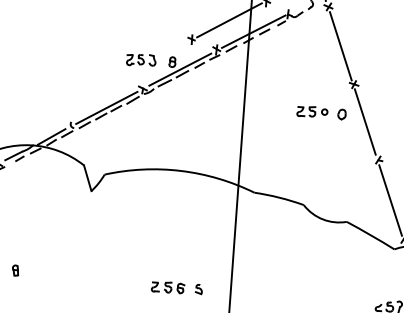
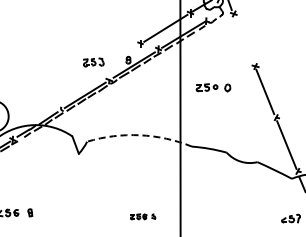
line: (340, 46) -> (244, 40), removed
part: (140, 60) -> (93, 62), moved
part: (321, 112) -> (213, 87), moved
arc: (181, 171) -> (140, 135), solid -> dashed
part: (176, 287) -> (142, 216), size x0.7

